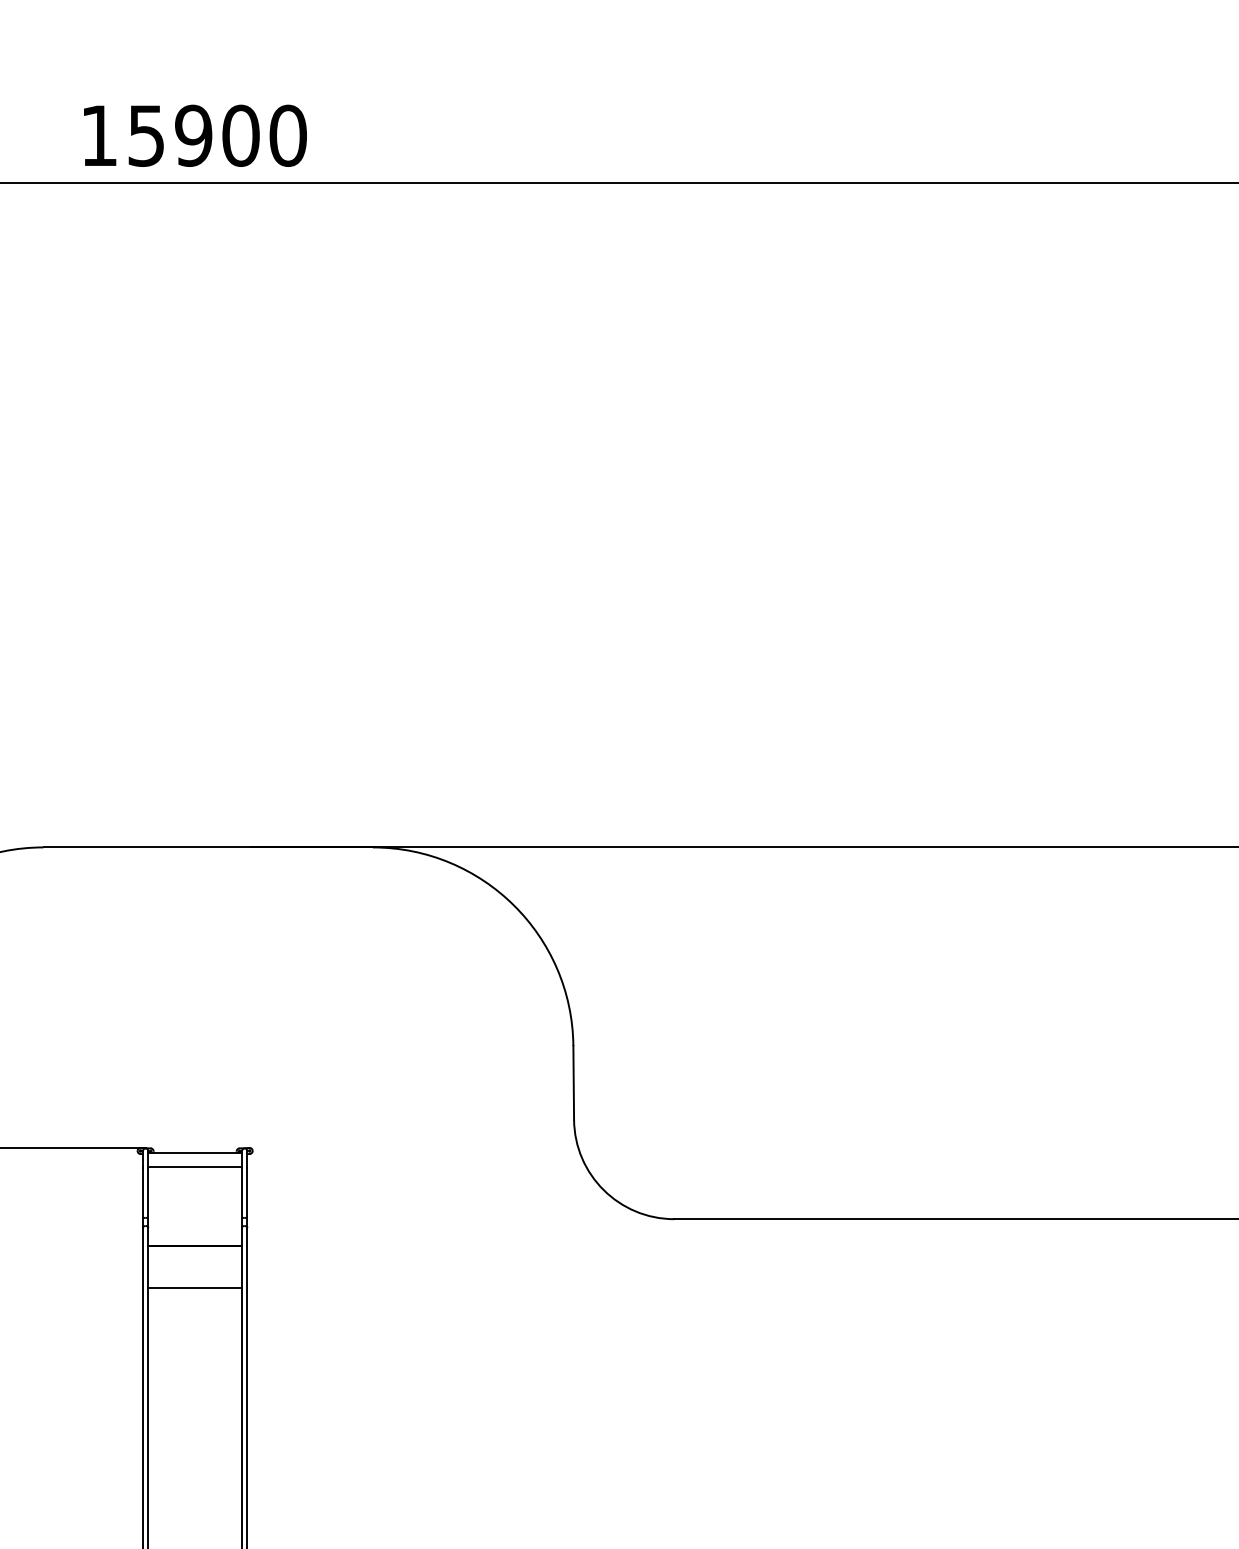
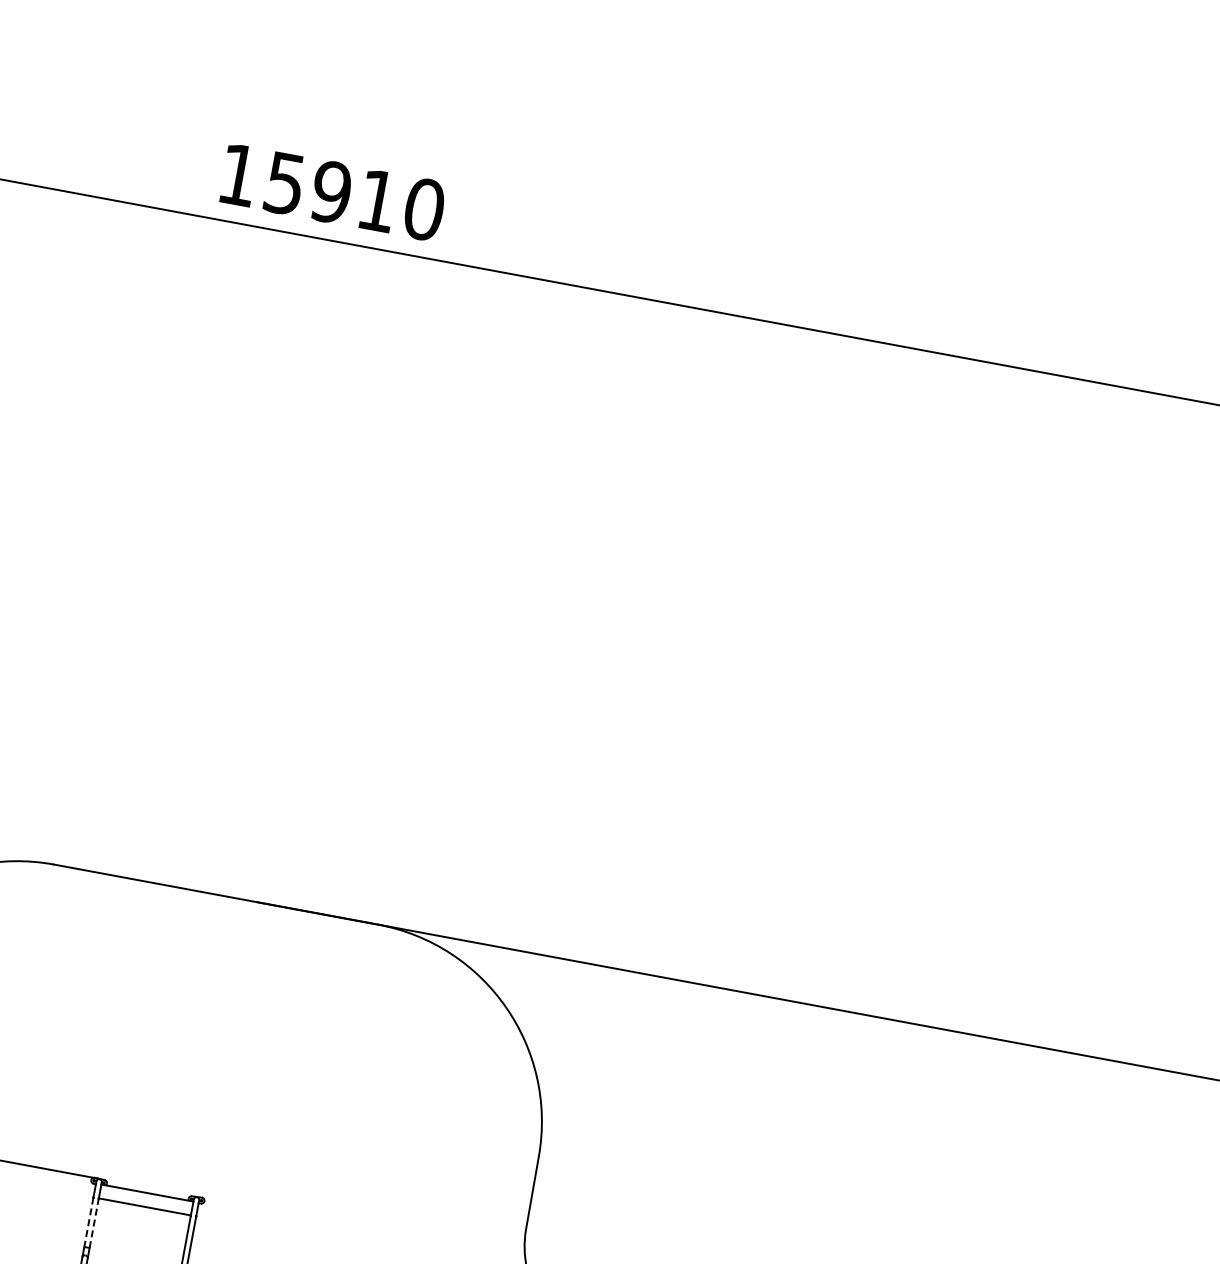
text: (240, 135) -> (377, 200), 15900 -> 15910
line: (148, 1192) -> (94, 1223), solid -> dashed
line: (142, 1193) -> (88, 1222), solid -> dashed

